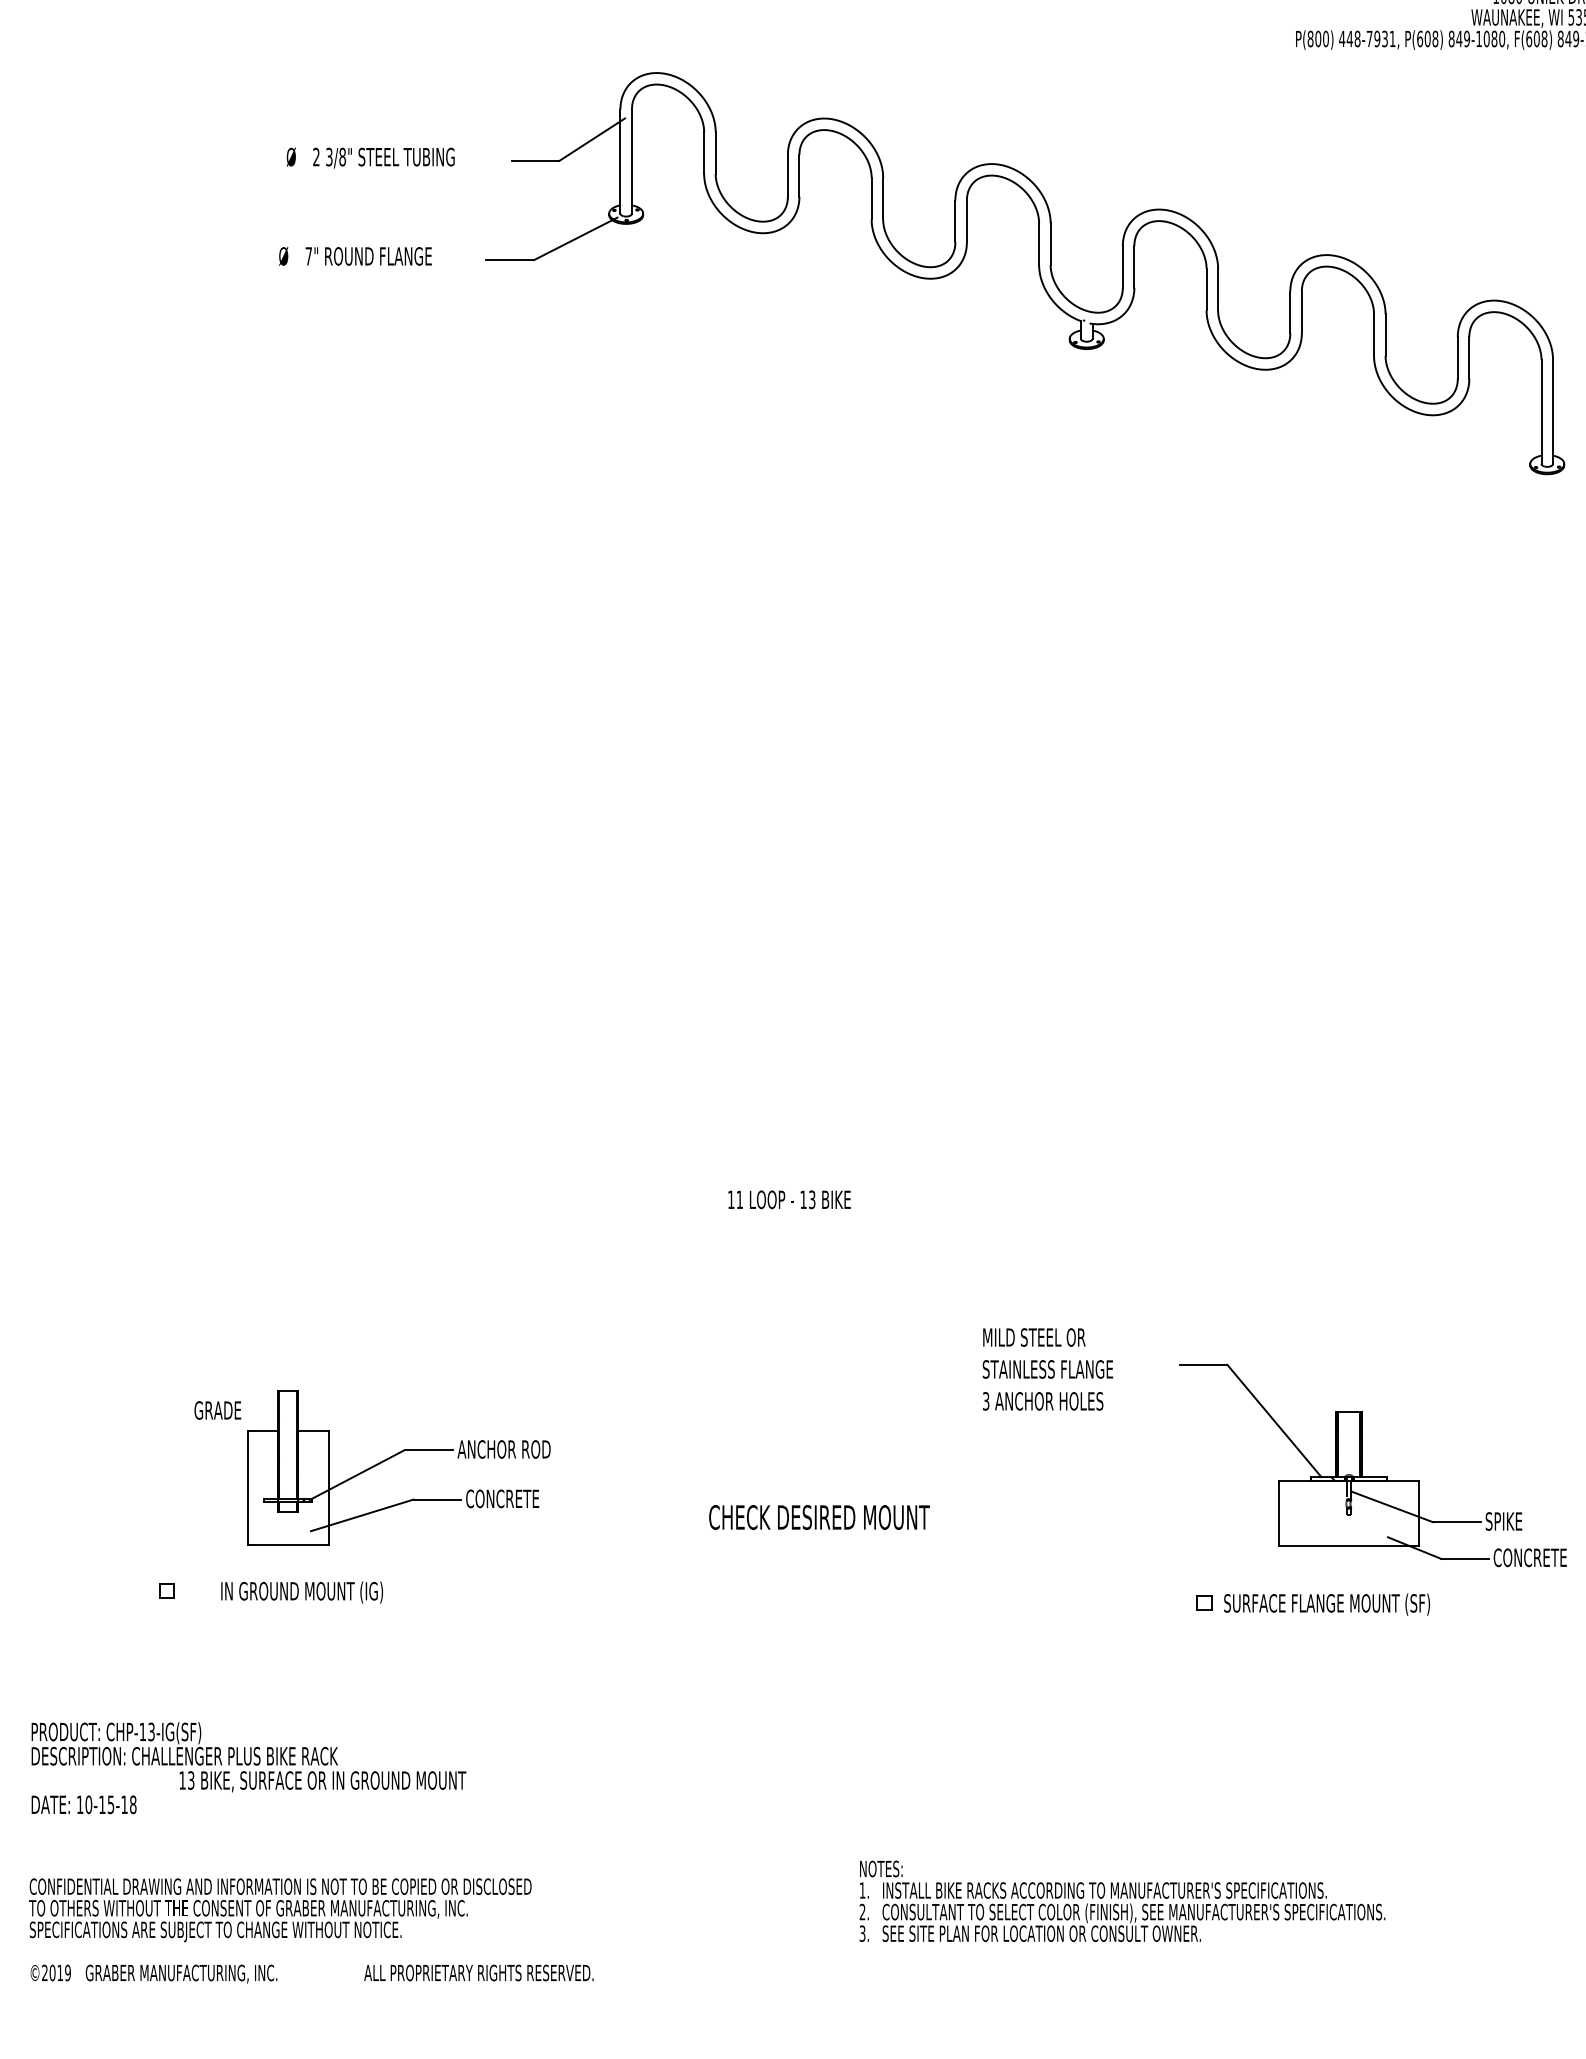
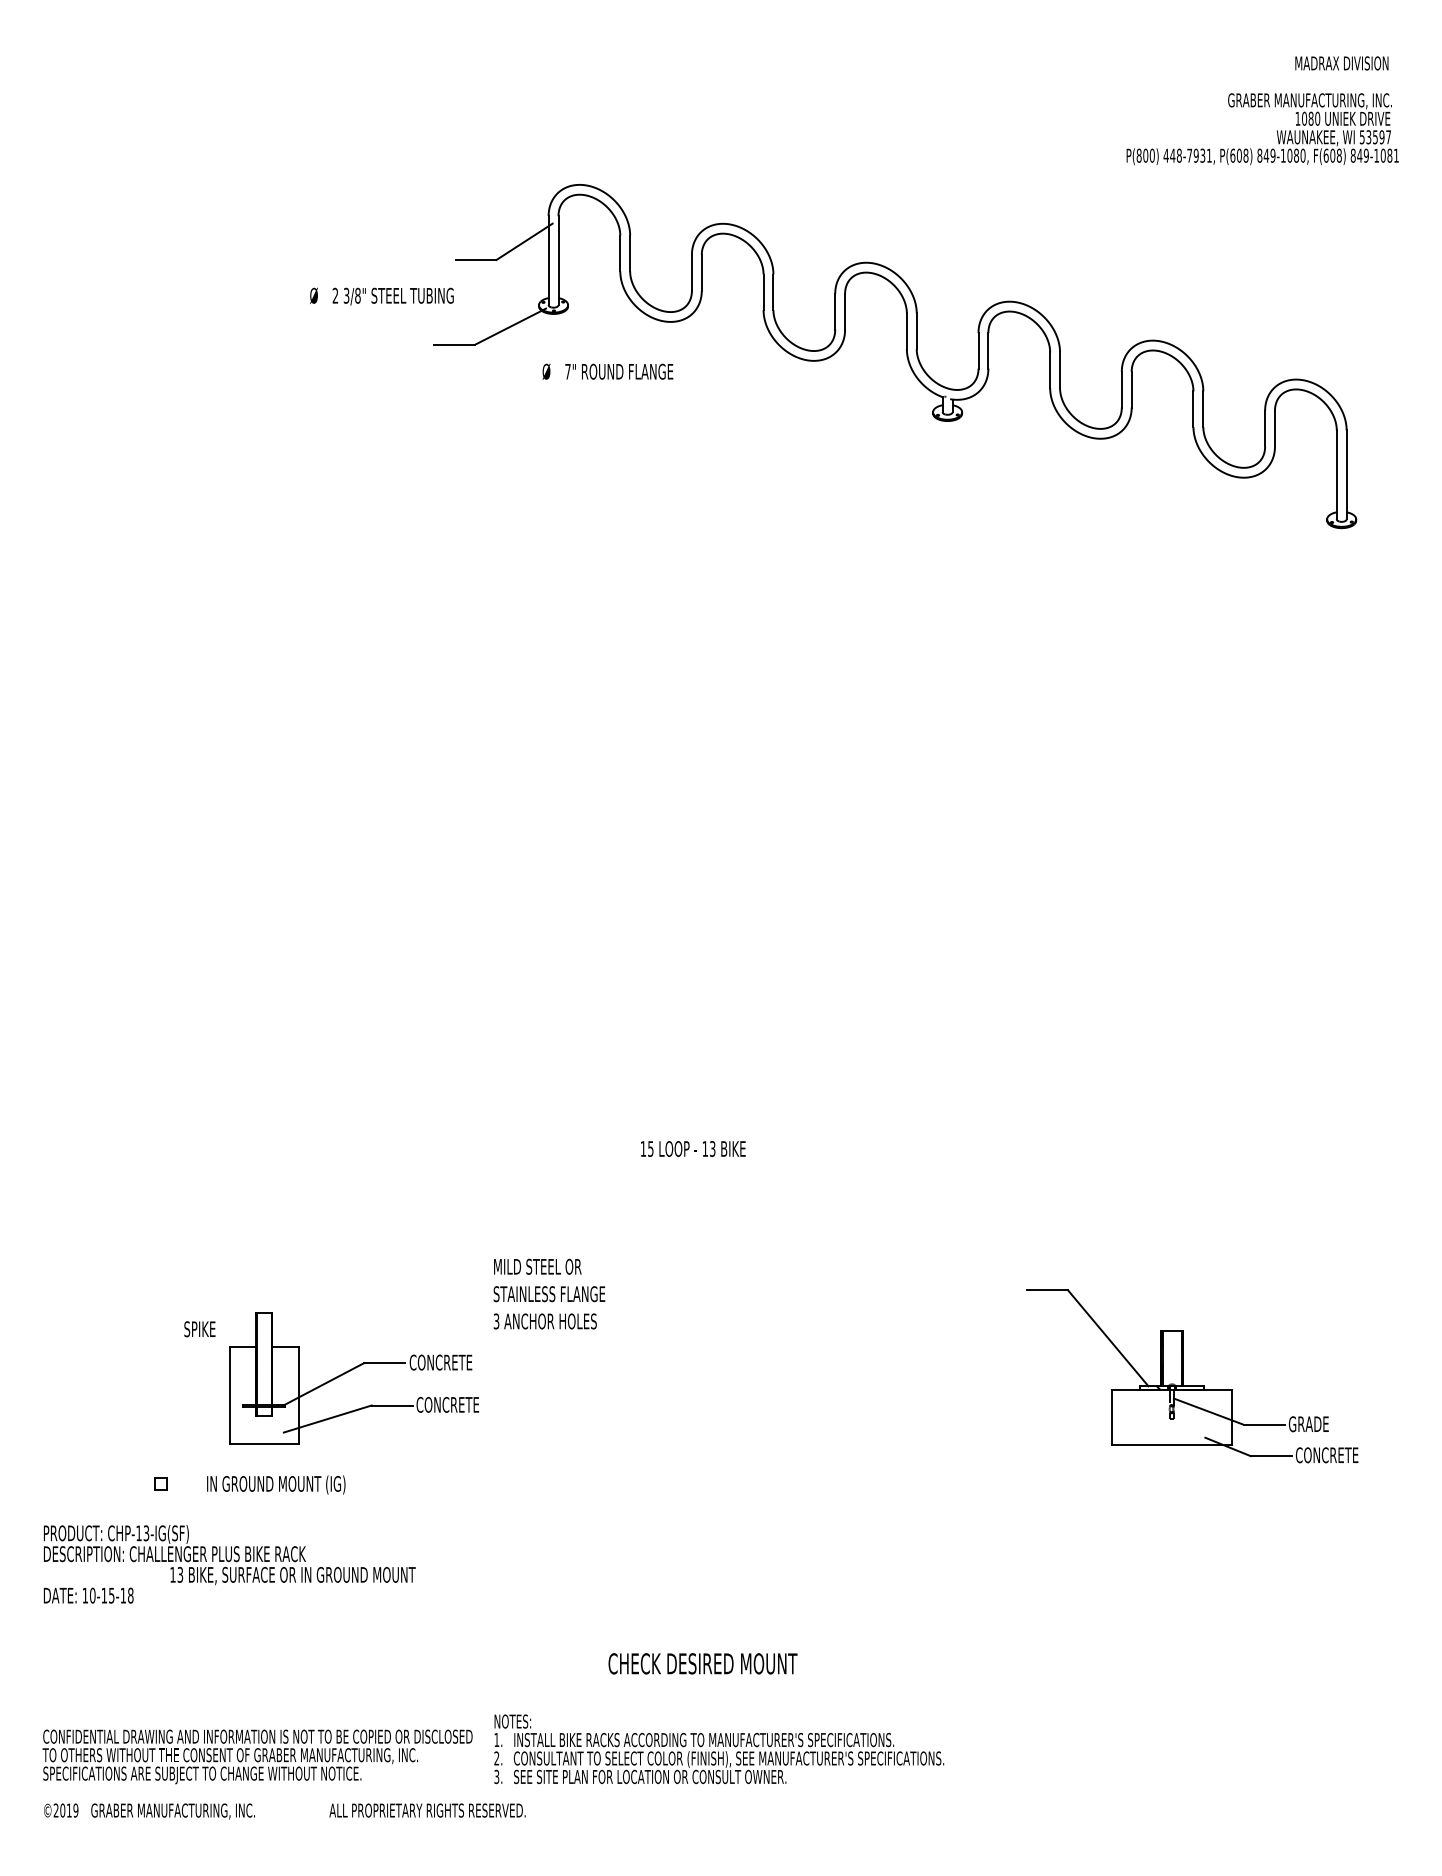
text: (370, 157) -> (381, 296), moved
text: (354, 256) -> (607, 371), moved
text: (739, 1199) -> (650, 1148), 11 -> 15
text: (1048, 1368) -> (549, 1293), moved
text: (218, 1410) -> (204, 1329), GRADE -> SPIKE
text: (503, 1449) -> (448, 1362), ANCHOR ROD -> CONCRETE
text: (818, 1517) -> (702, 1663), moved
text: (1508, 1521) -> (1308, 1424), SPIKE -> GRADE
part: (1313, 1604) -> (1141, 1495), removed
text: (248, 1768) -> (229, 1564), moved
text: (1122, 1901) -> (719, 1749), moved

